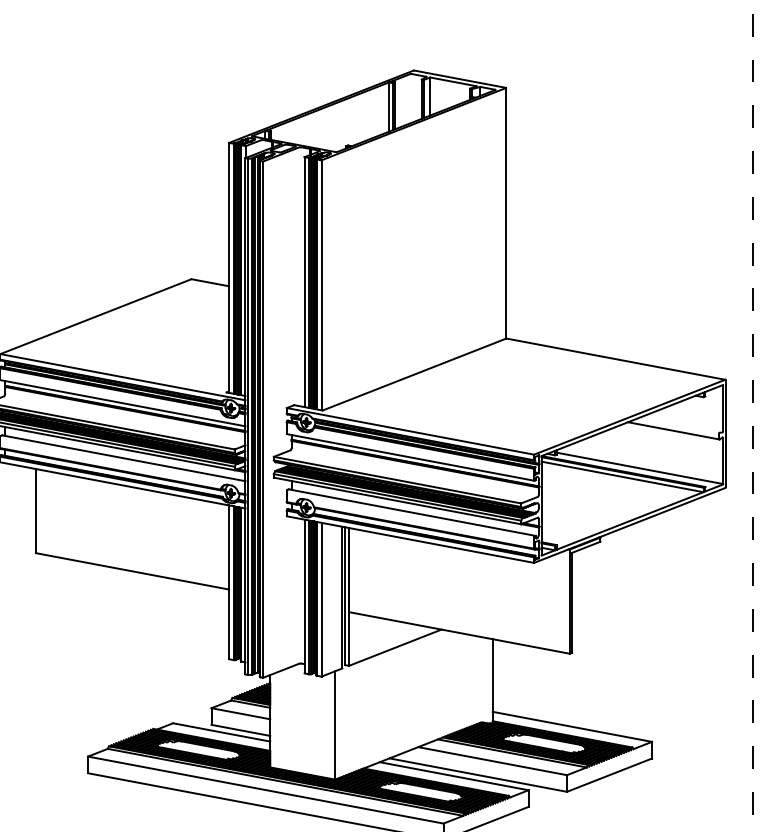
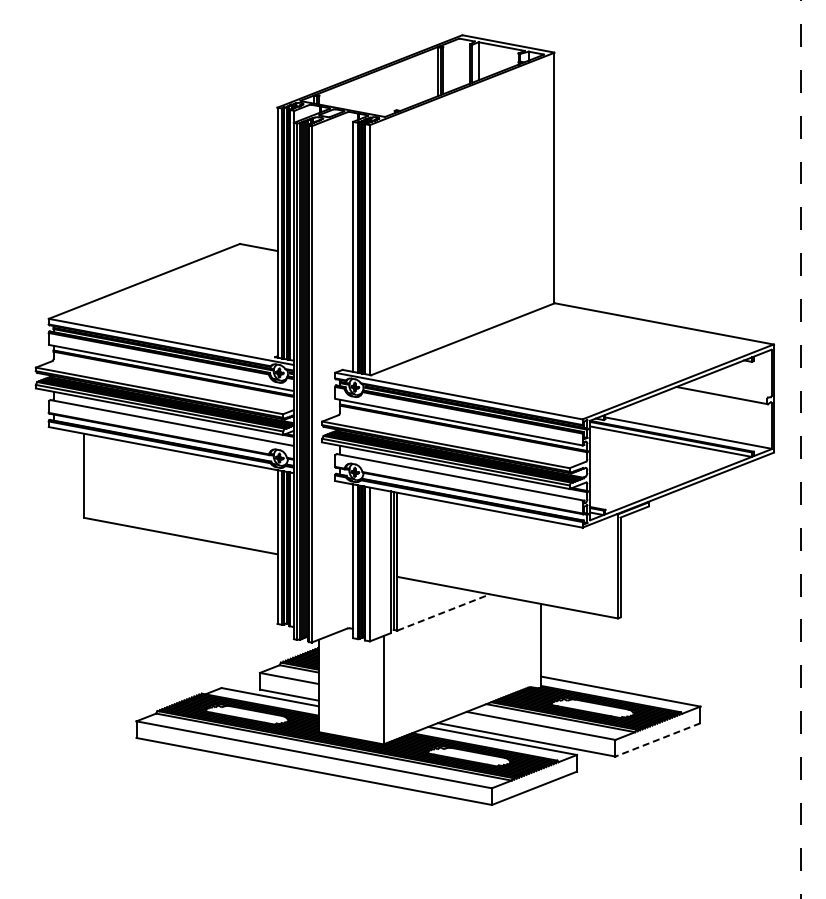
line: (395, 647) -> (443, 612), solid -> dashed
line: (609, 774) -> (657, 739), solid -> dashed

